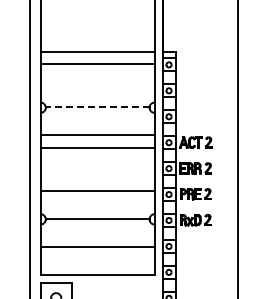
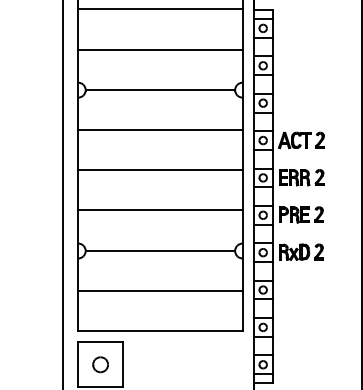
line: (97, 63) -> (160, 49), moved
line: (97, 107) -> (160, 89), dashed -> solid
line: (97, 148) -> (160, 170), moved

